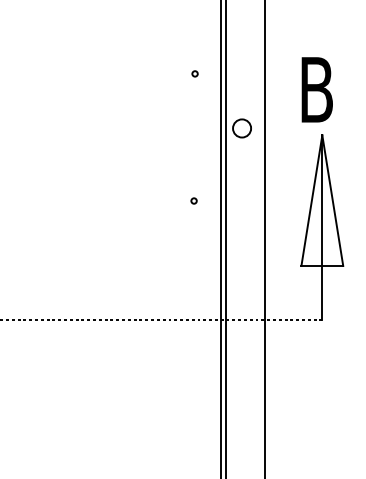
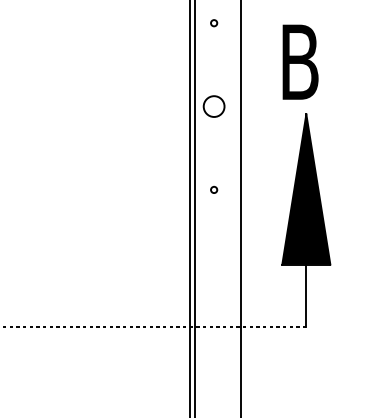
circle: (194, 73) -> (213, 22), moved
circle: (193, 200) -> (213, 189), moved
fill: (322, 200) -> (306, 189), added

